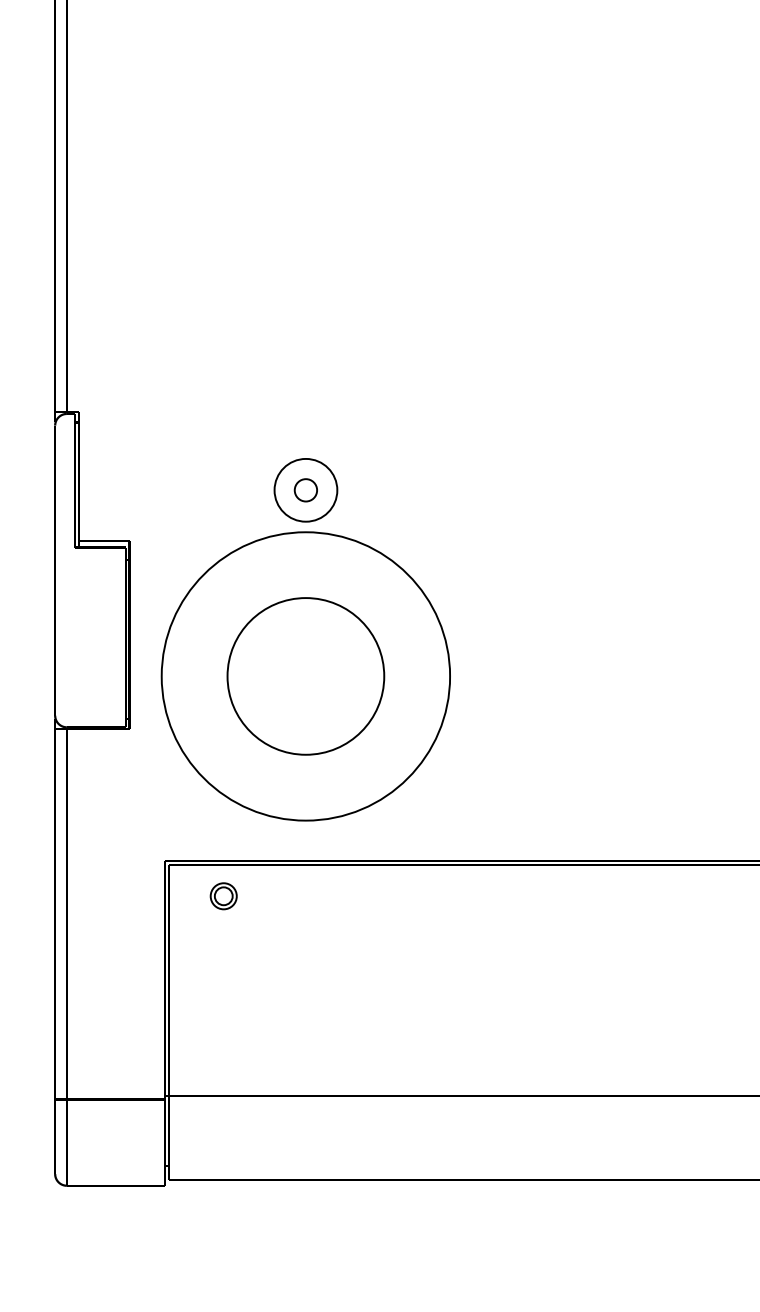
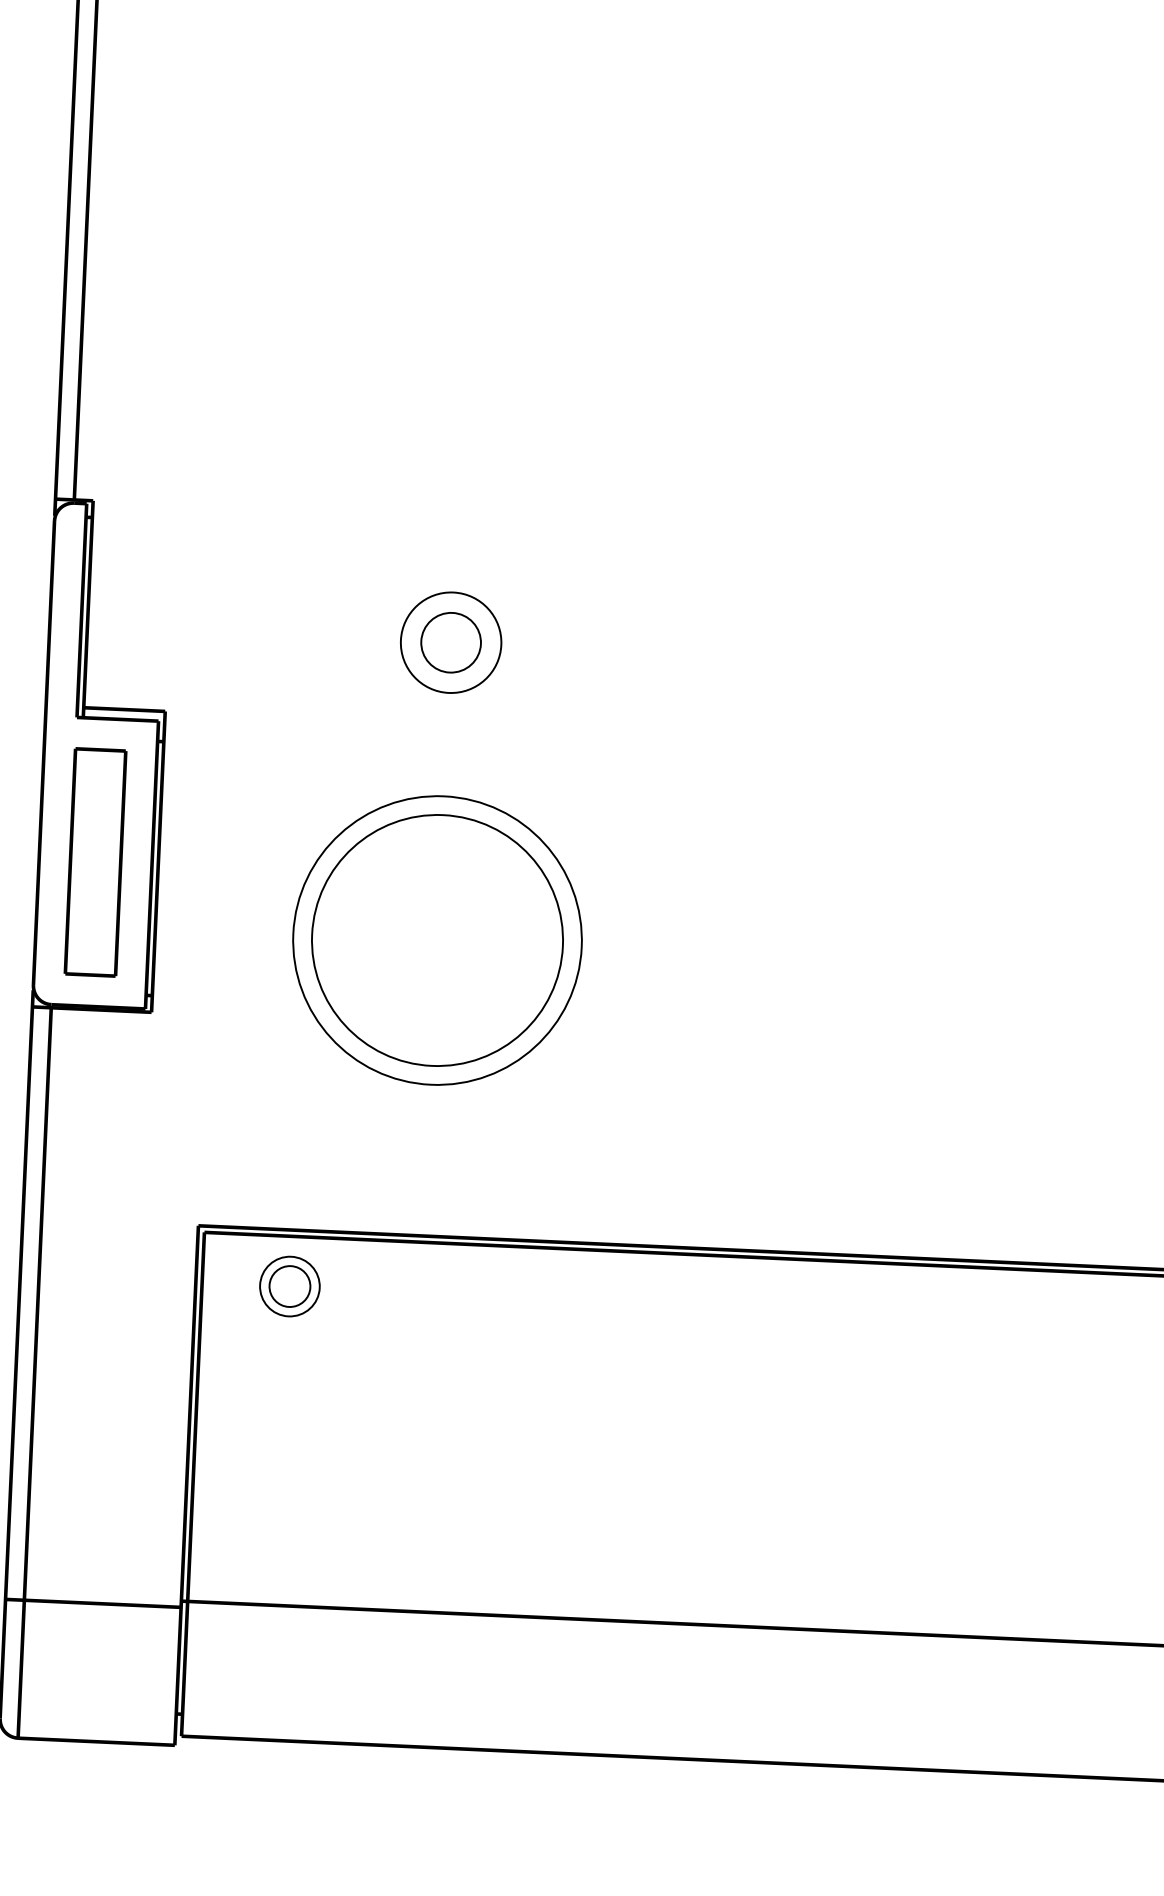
circle: (305, 489) -> (450, 641), size x1.67
part: (90, 637) -> (95, 862), added
circle: (305, 676) -> (436, 940), size x0.62
part: (223, 895) -> (289, 1285), size x1.43

